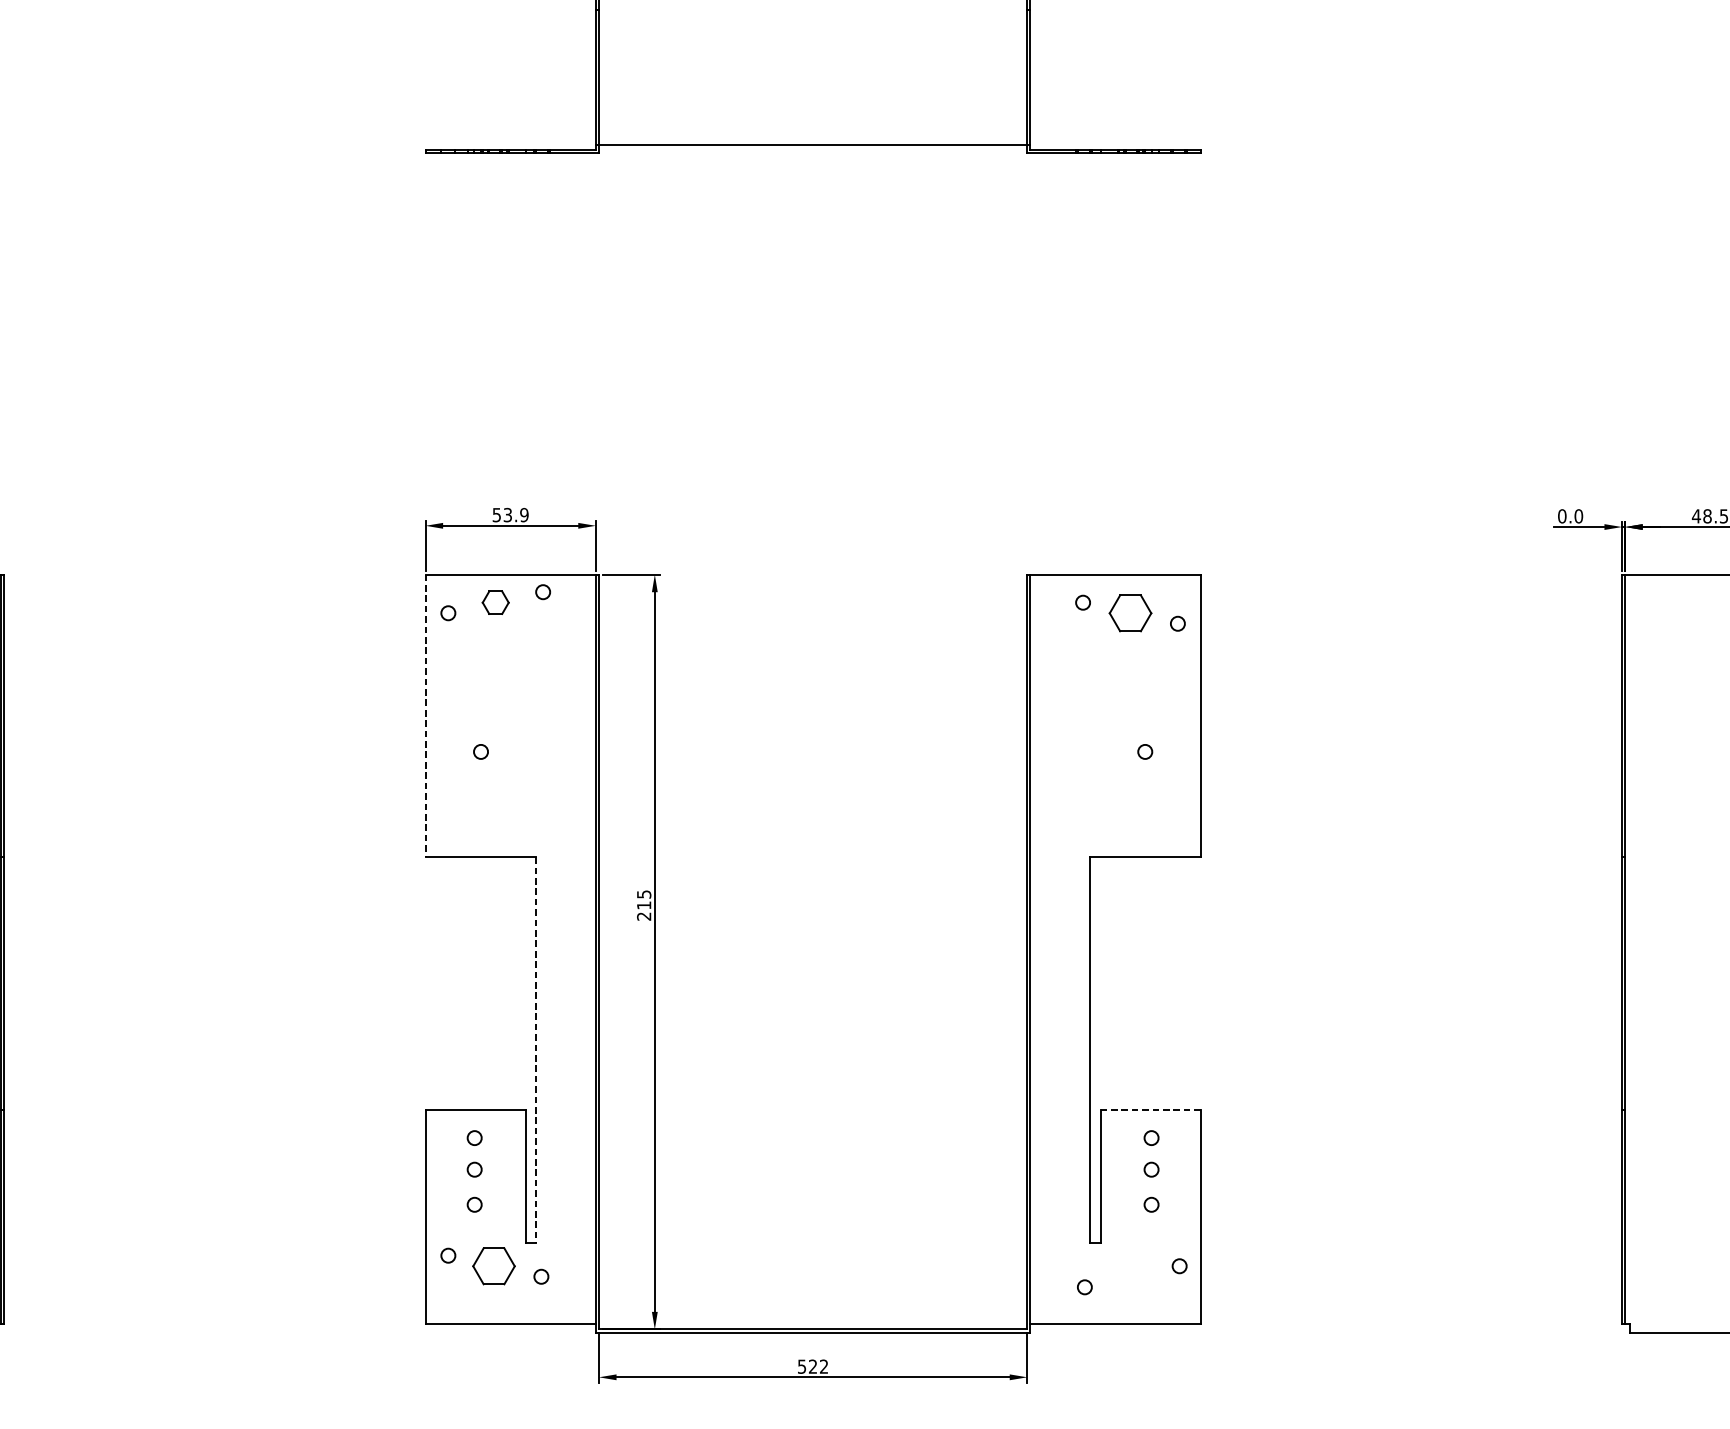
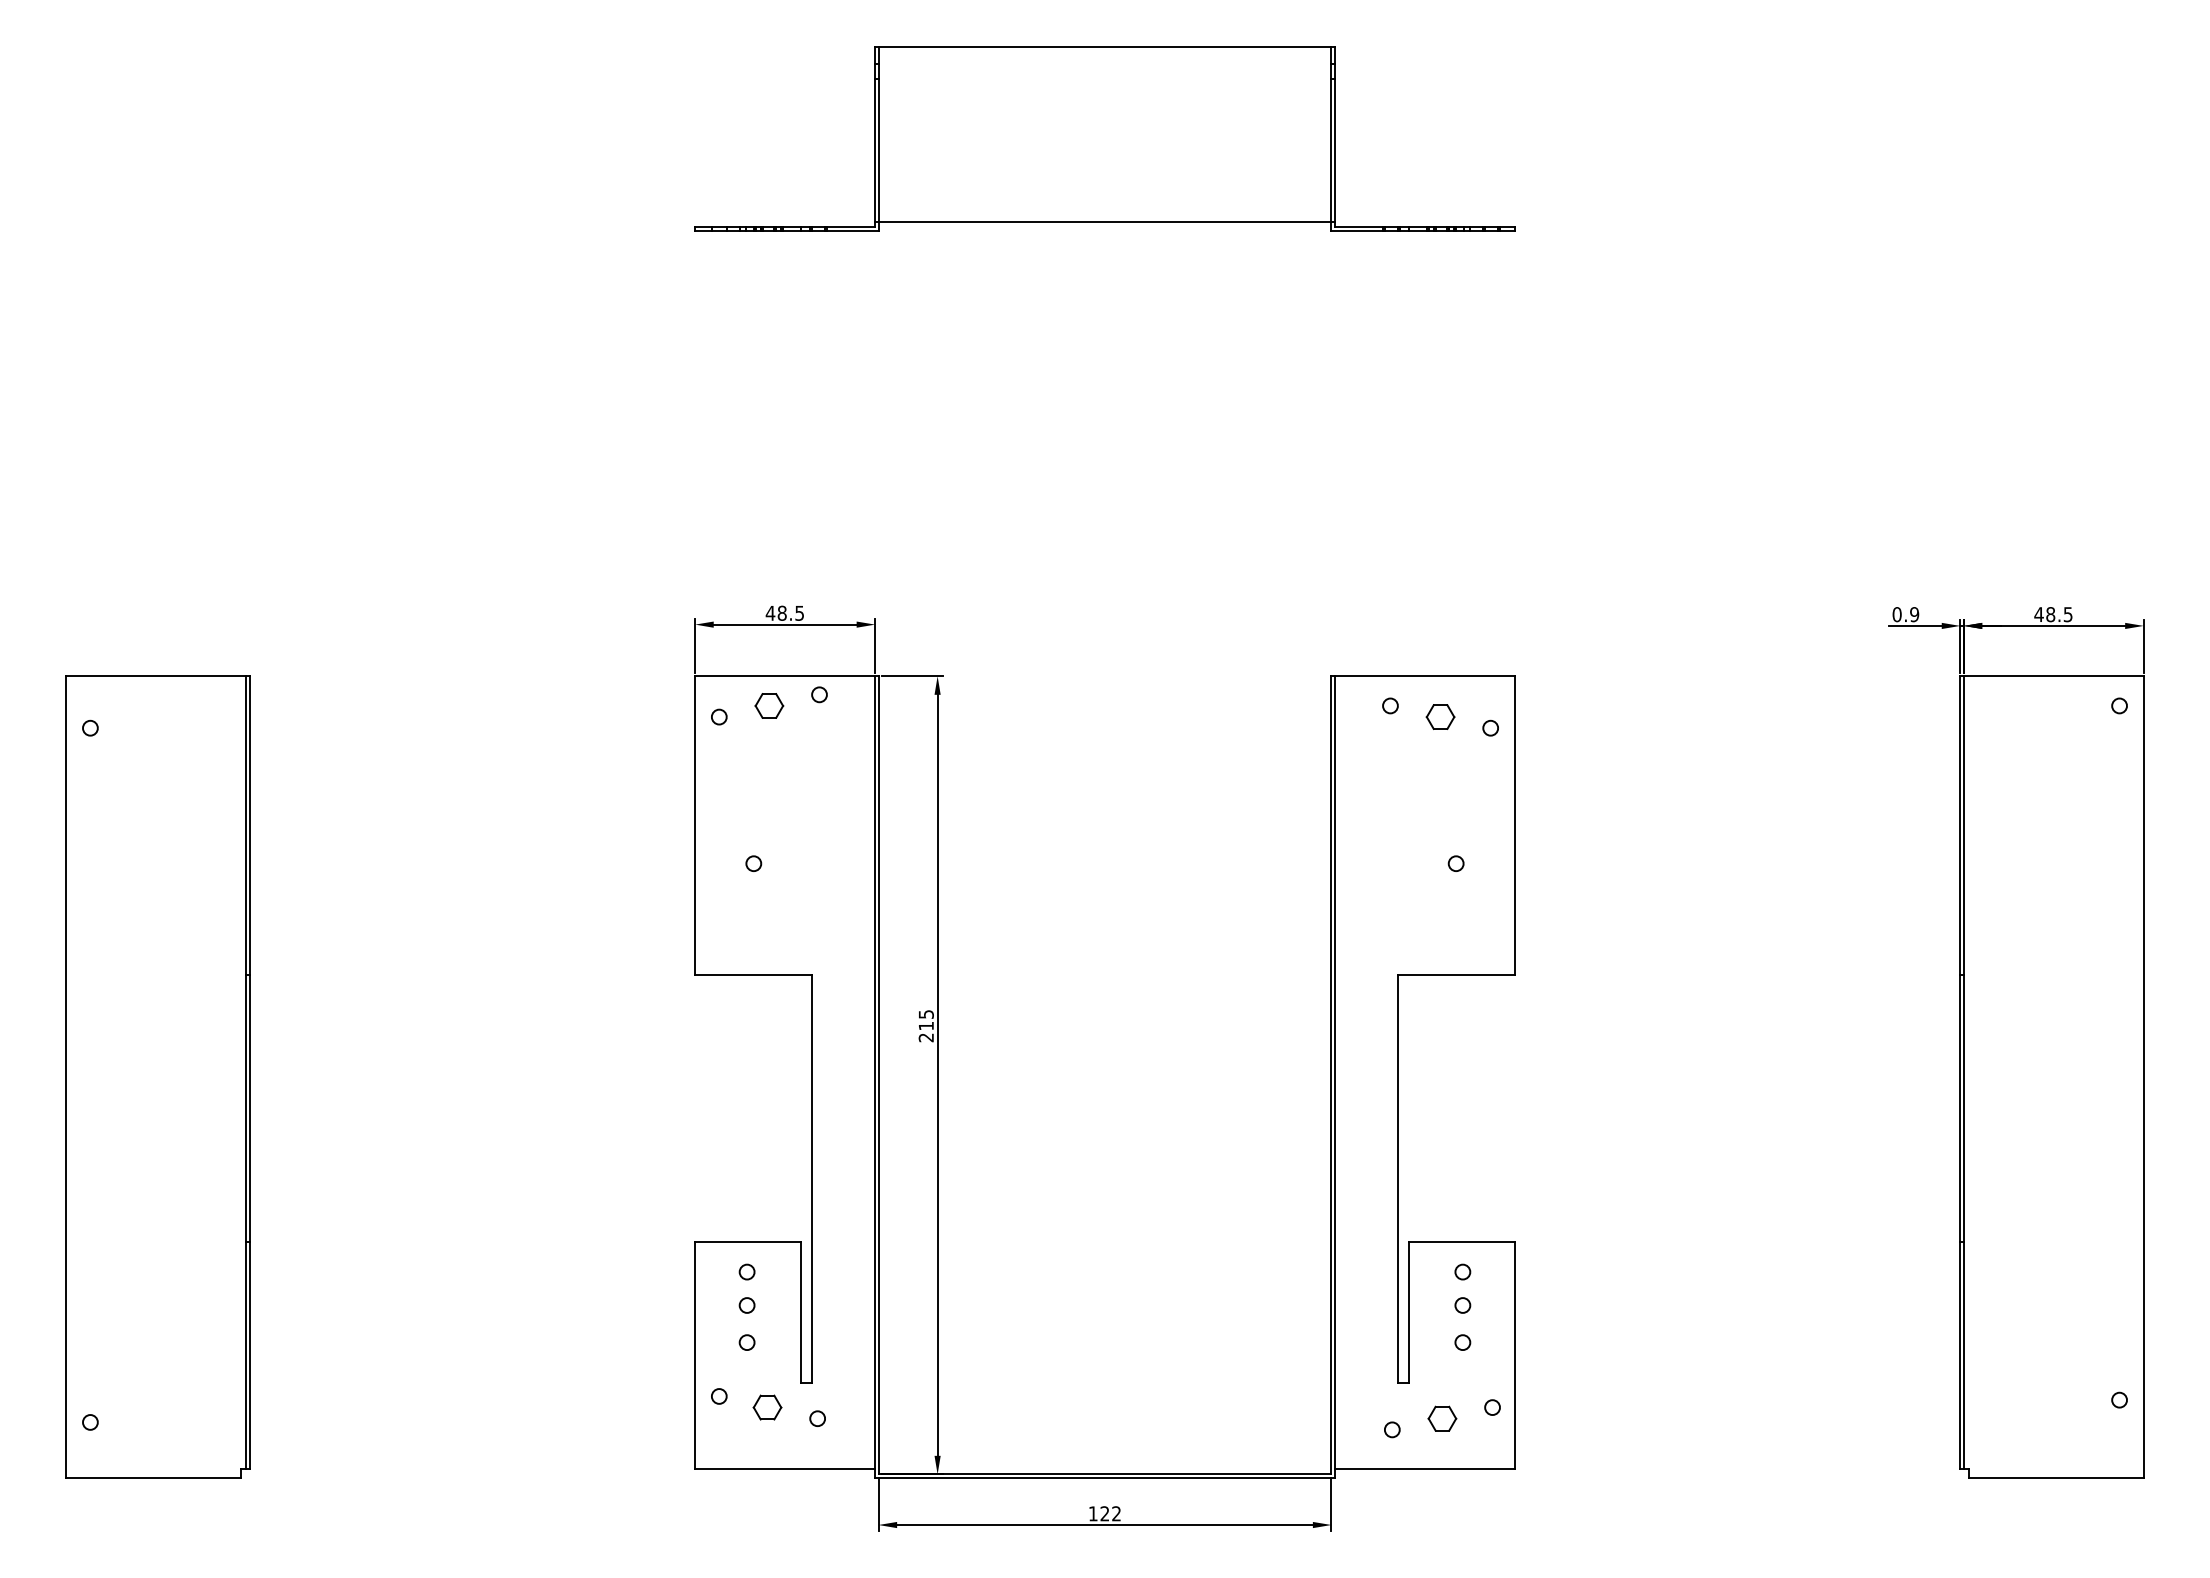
text: (510, 514) -> (784, 612), 53.9 -> 48.5
text: (1578, 516) -> (1914, 614), 0.0 -> 0.9
part: (1130, 612) -> (1440, 716), size x0.62
line: (425, 716) -> (695, 826), dashed -> solid
line: (536, 1050) -> (812, 1179), dashed -> solid
line: (1150, 1110) -> (1461, 1242), dashed -> solid
part: (493, 1266) -> (767, 1407), size x0.62
part: (1132, 1276) -> (1442, 1418), added
text: (802, 1366) -> (1093, 1513), 522 -> 122

